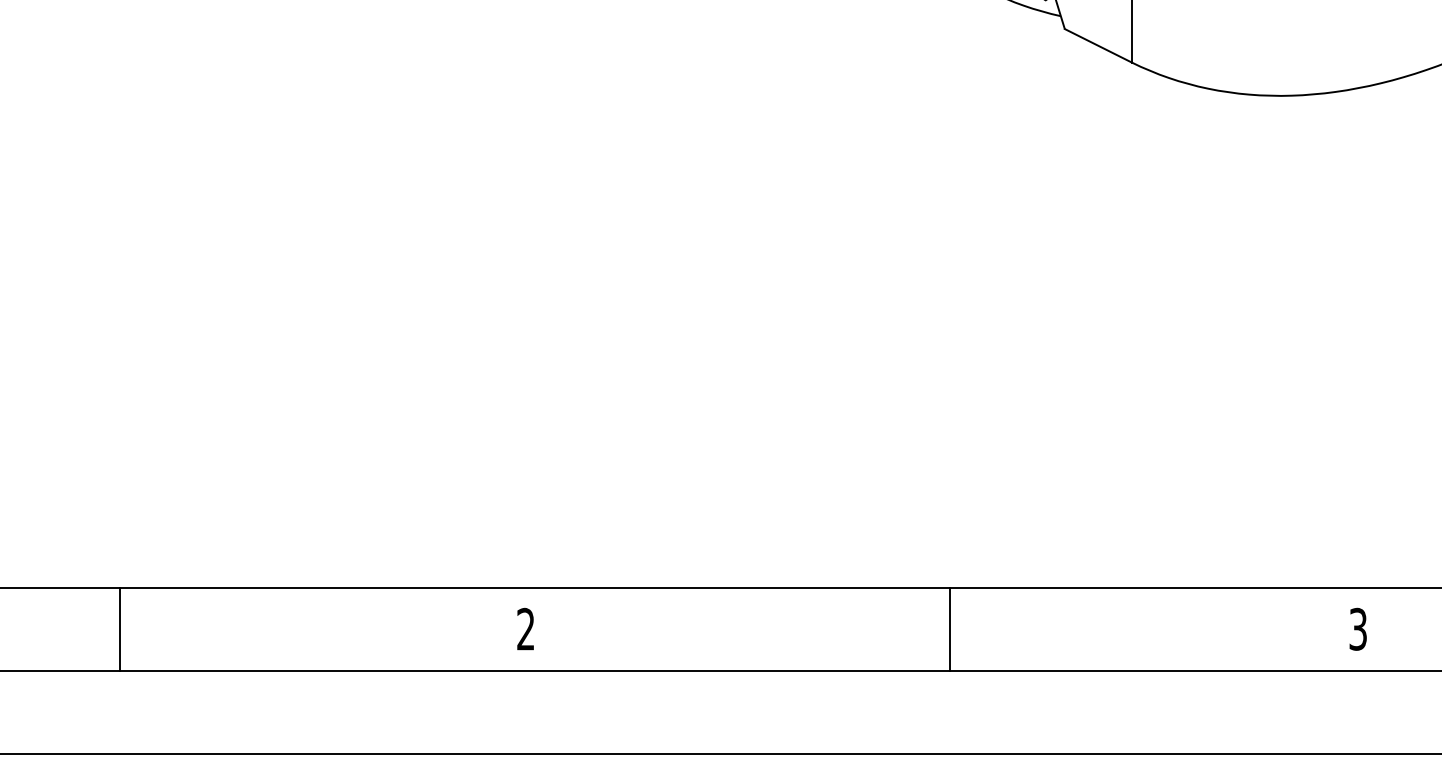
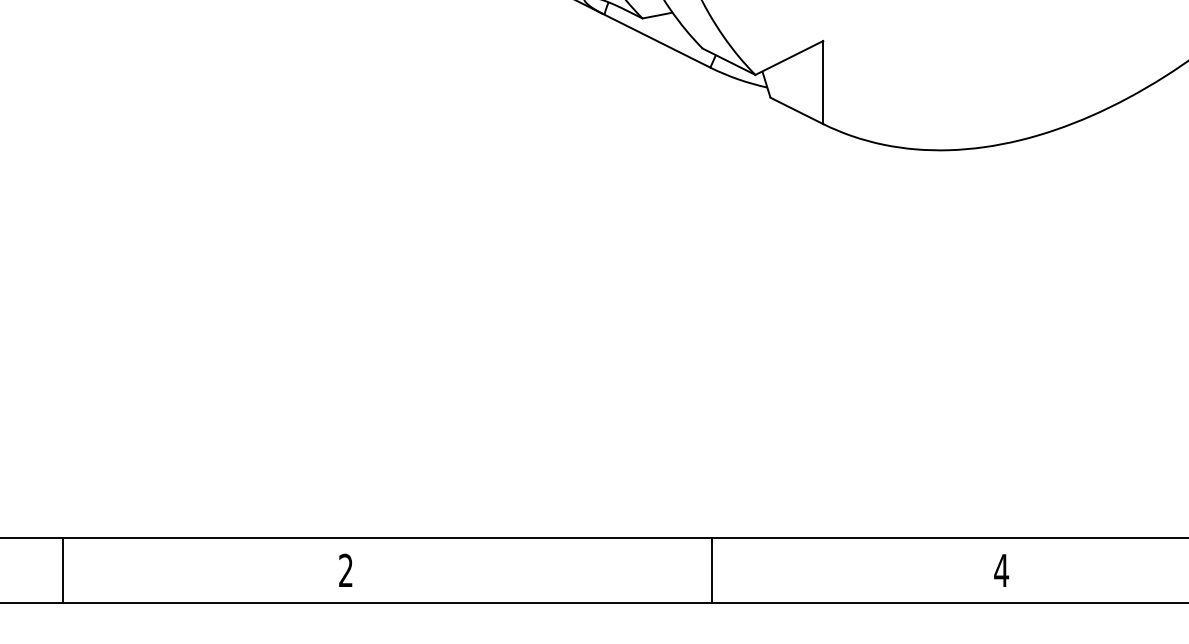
line: (119, 629) -> (62, 570), moved
line: (950, 629) -> (712, 570), moved
text: (1358, 629) -> (1001, 570), 3 -> 4

